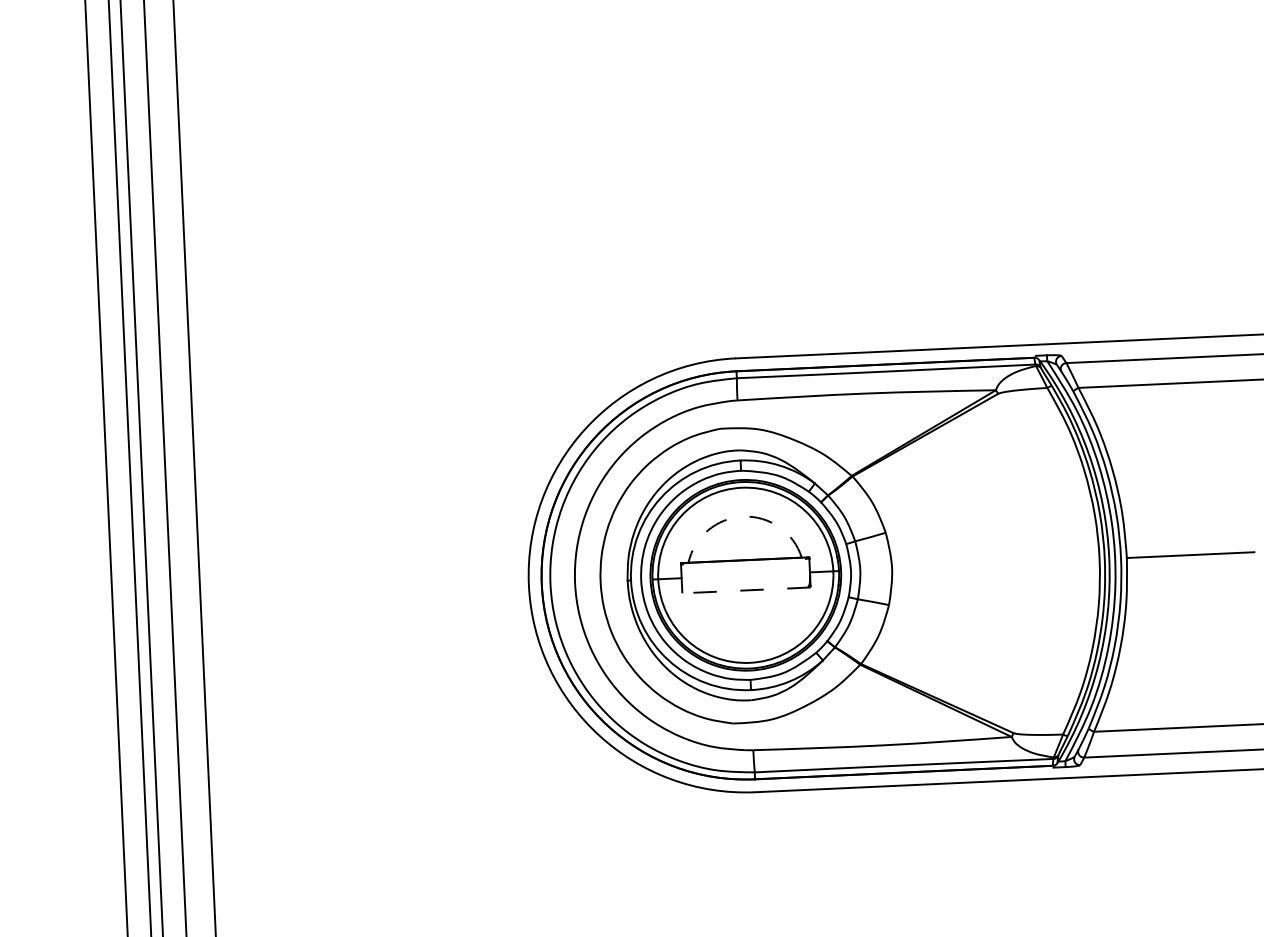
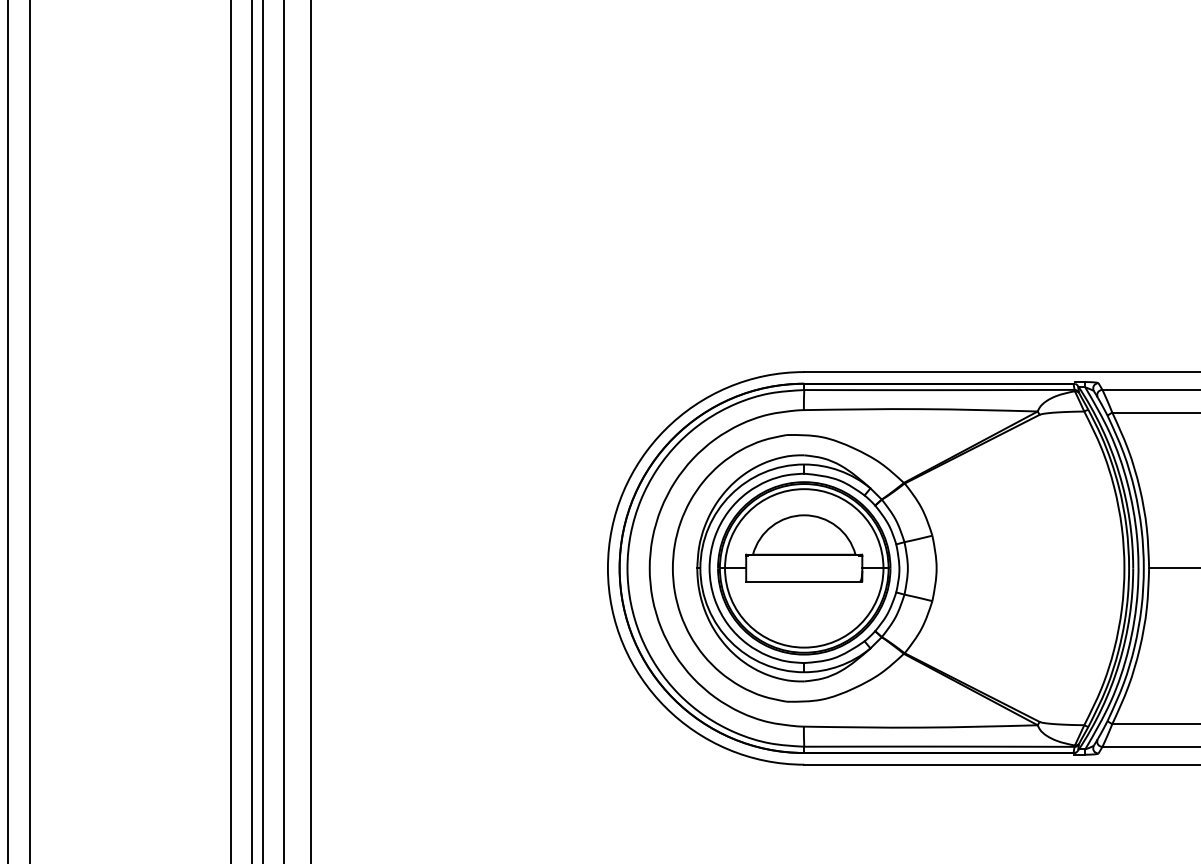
arc: (743, 516) -> (804, 515), dashed -> solid
line: (745, 590) -> (803, 582), dashed -> solid

